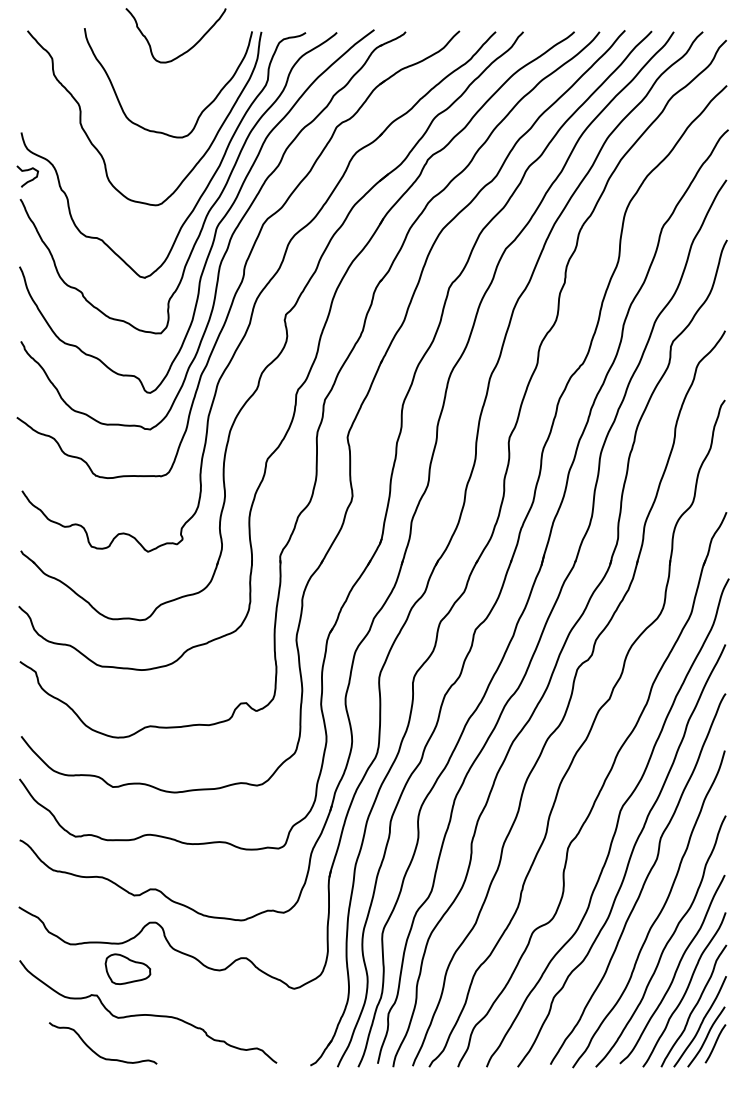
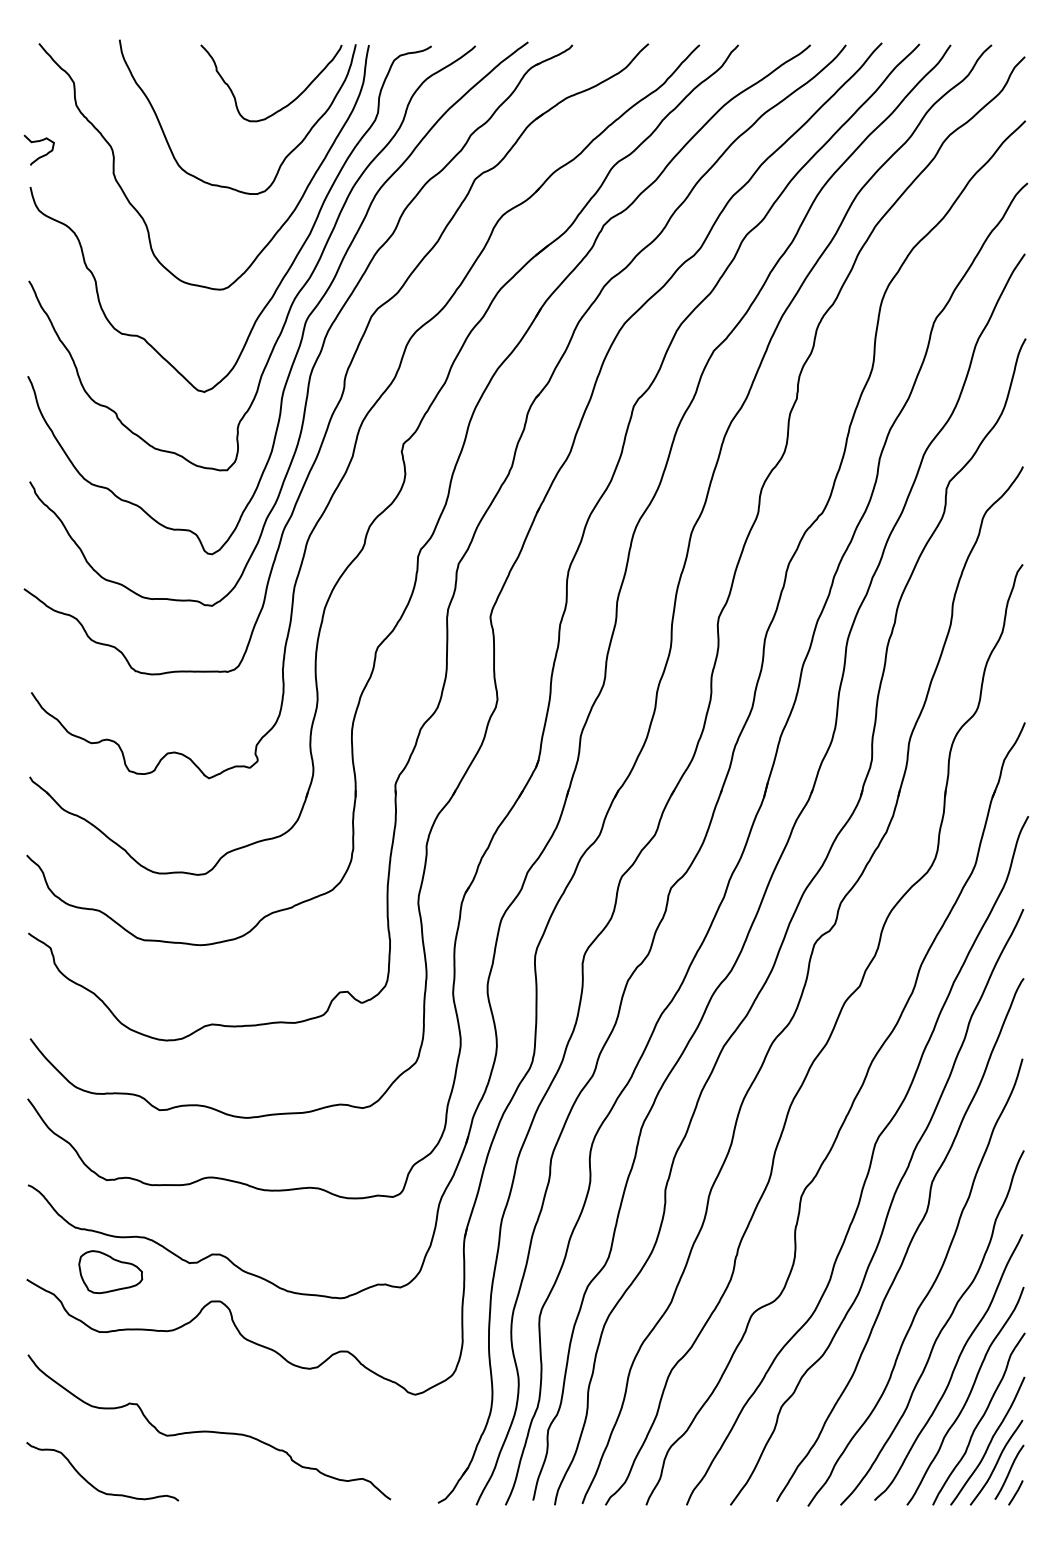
curve: (185, 51) -> (285, 105), moved
curve: (29, 180) -> (41, 155), moved
part: (127, 969) -> (110, 1272), moved
curve: (95, 1051) -> (91, 1483), moved
line: (719, 1058) -> (1015, 1492), added

